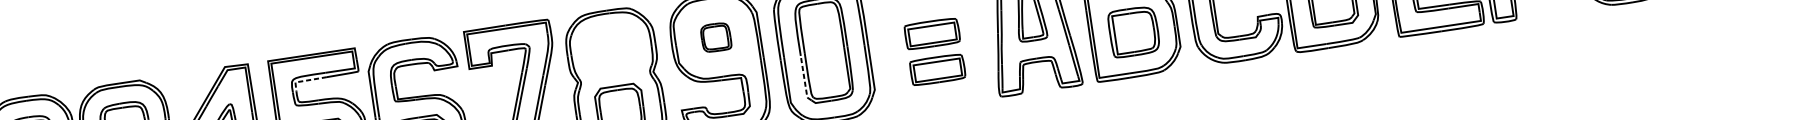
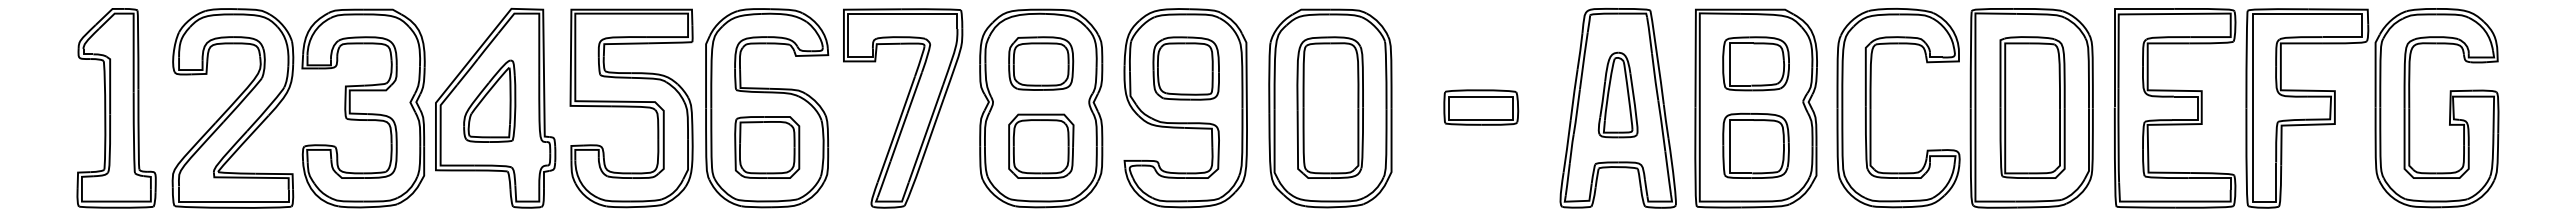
part: (715, 37) -> (1185, 68), size x1.67
part: (611, 49) -> (1041, 63), added
part: (937, 69) -> (1481, 157), removed
line: (804, 79) -> (1297, 143), dashed -> solid
line: (306, 80) -> (619, 43), dashed -> solid

